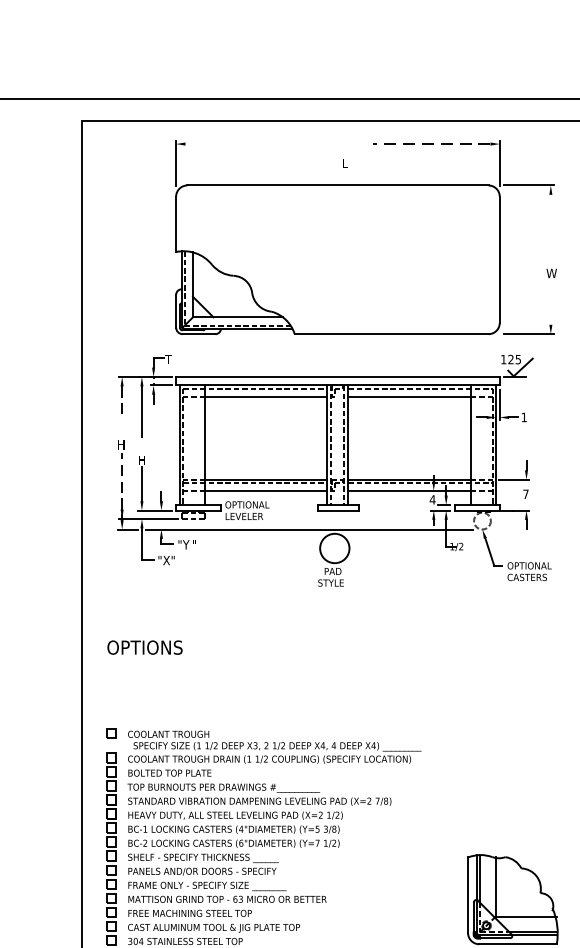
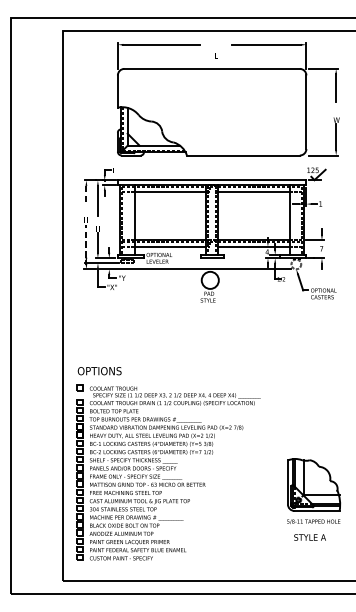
line: (251, 143) -> (161, 44), added
line: (431, 143) -> (266, 44), dashed -> solid
line: (551, 217) -> (336, 87), added
line: (551, 303) -> (336, 137), added
text: (144, 648) -> (99, 371), moved

